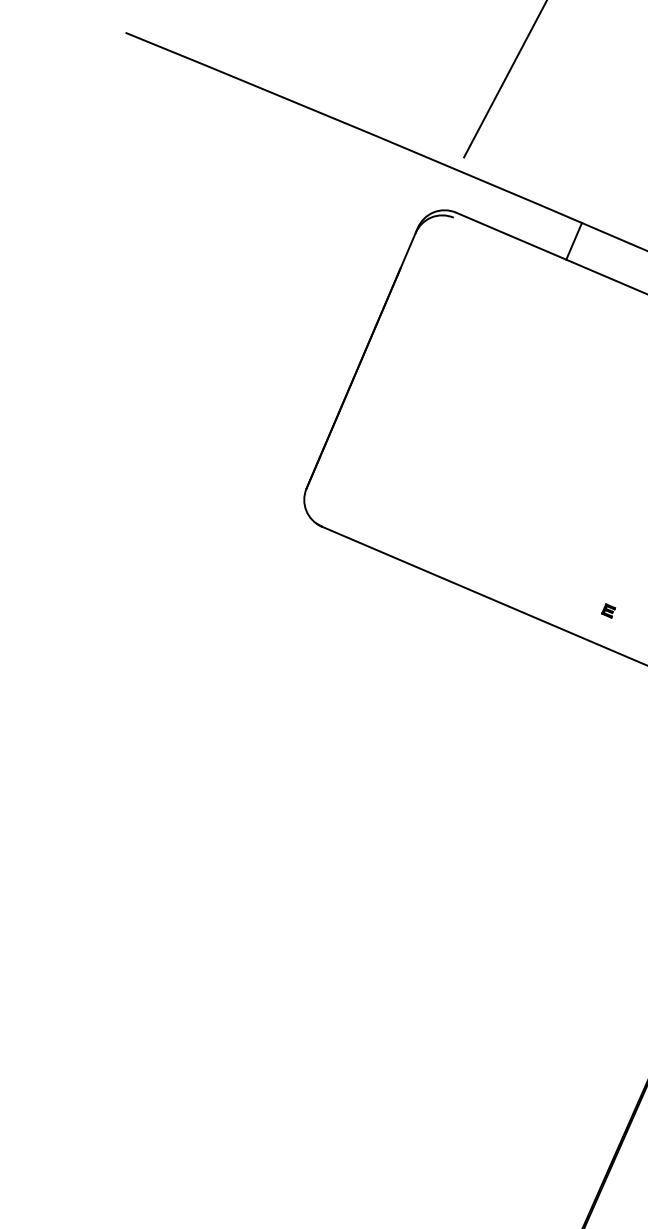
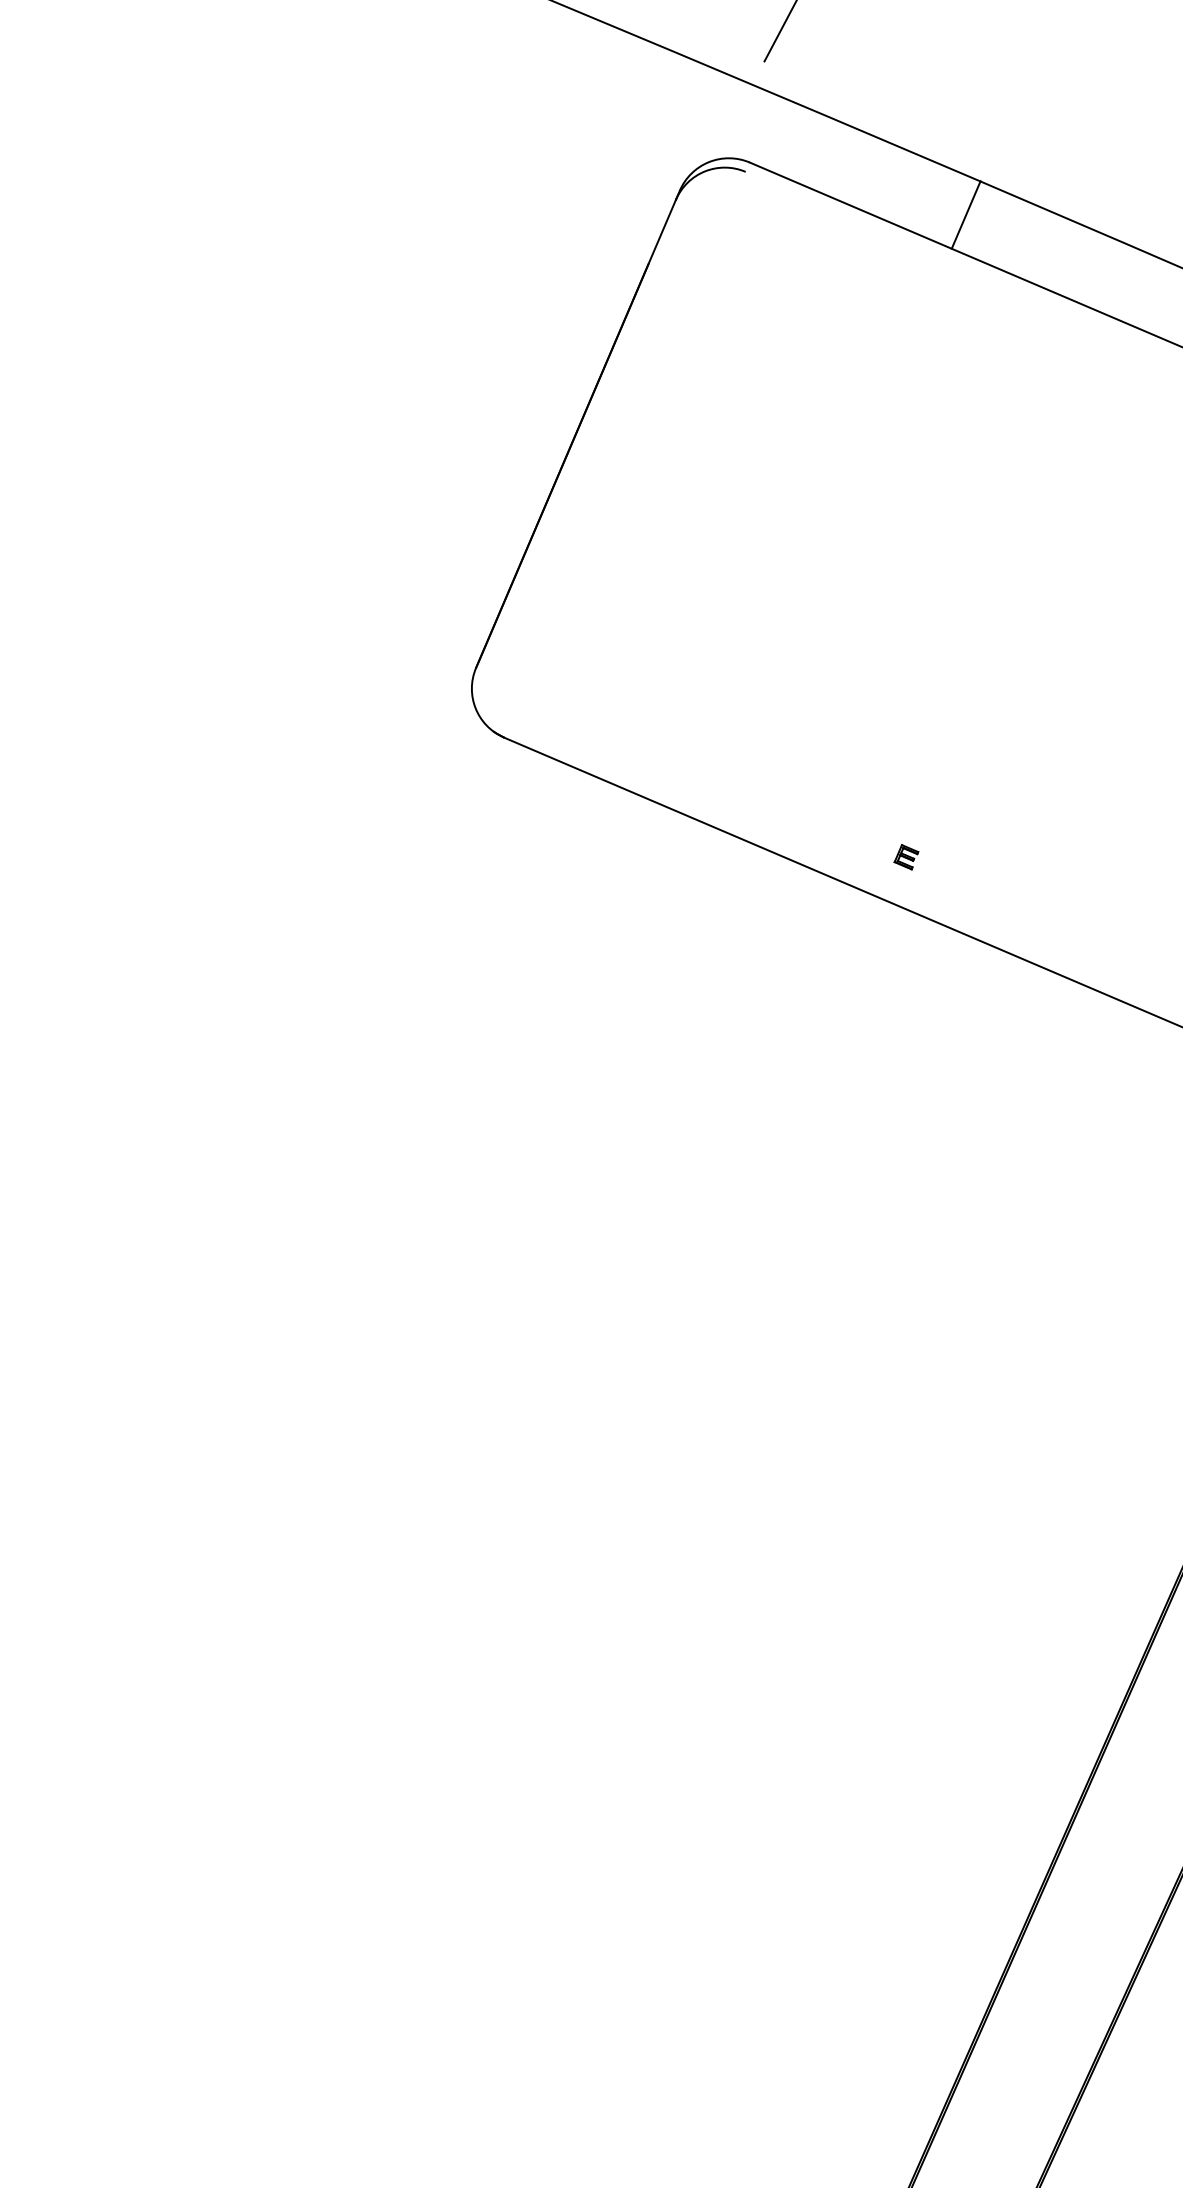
part: (608, 610) -> (906, 856), moved

